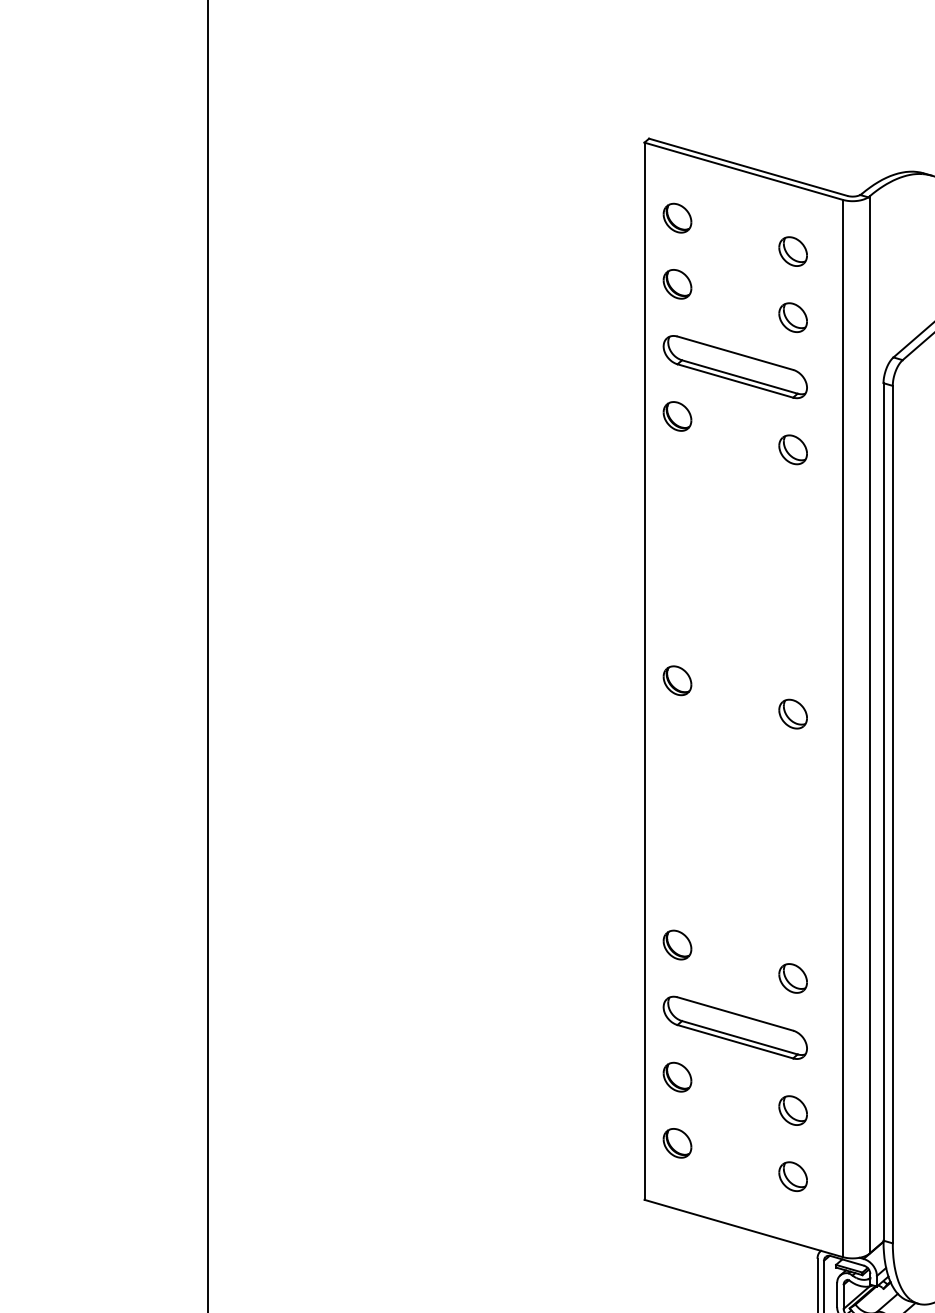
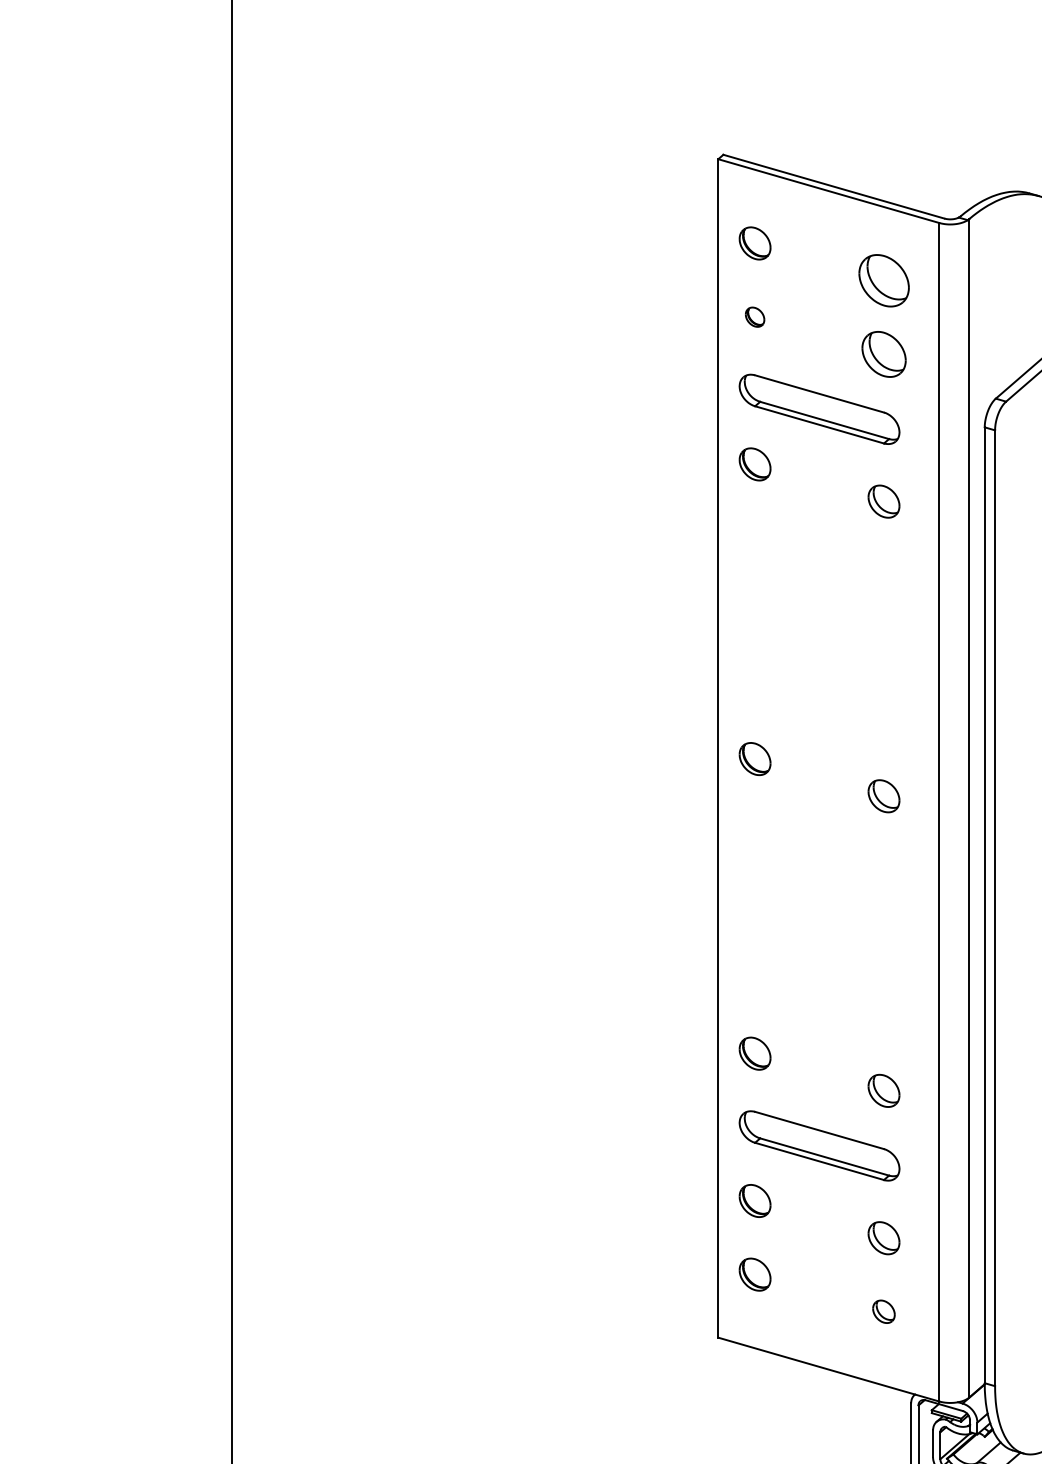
part: (792, 251) -> (883, 280), size x1.6
part: (677, 284) -> (755, 317), size x0.6
part: (792, 317) -> (883, 354), size x1.4
part: (792, 1176) -> (883, 1311), size x0.7

